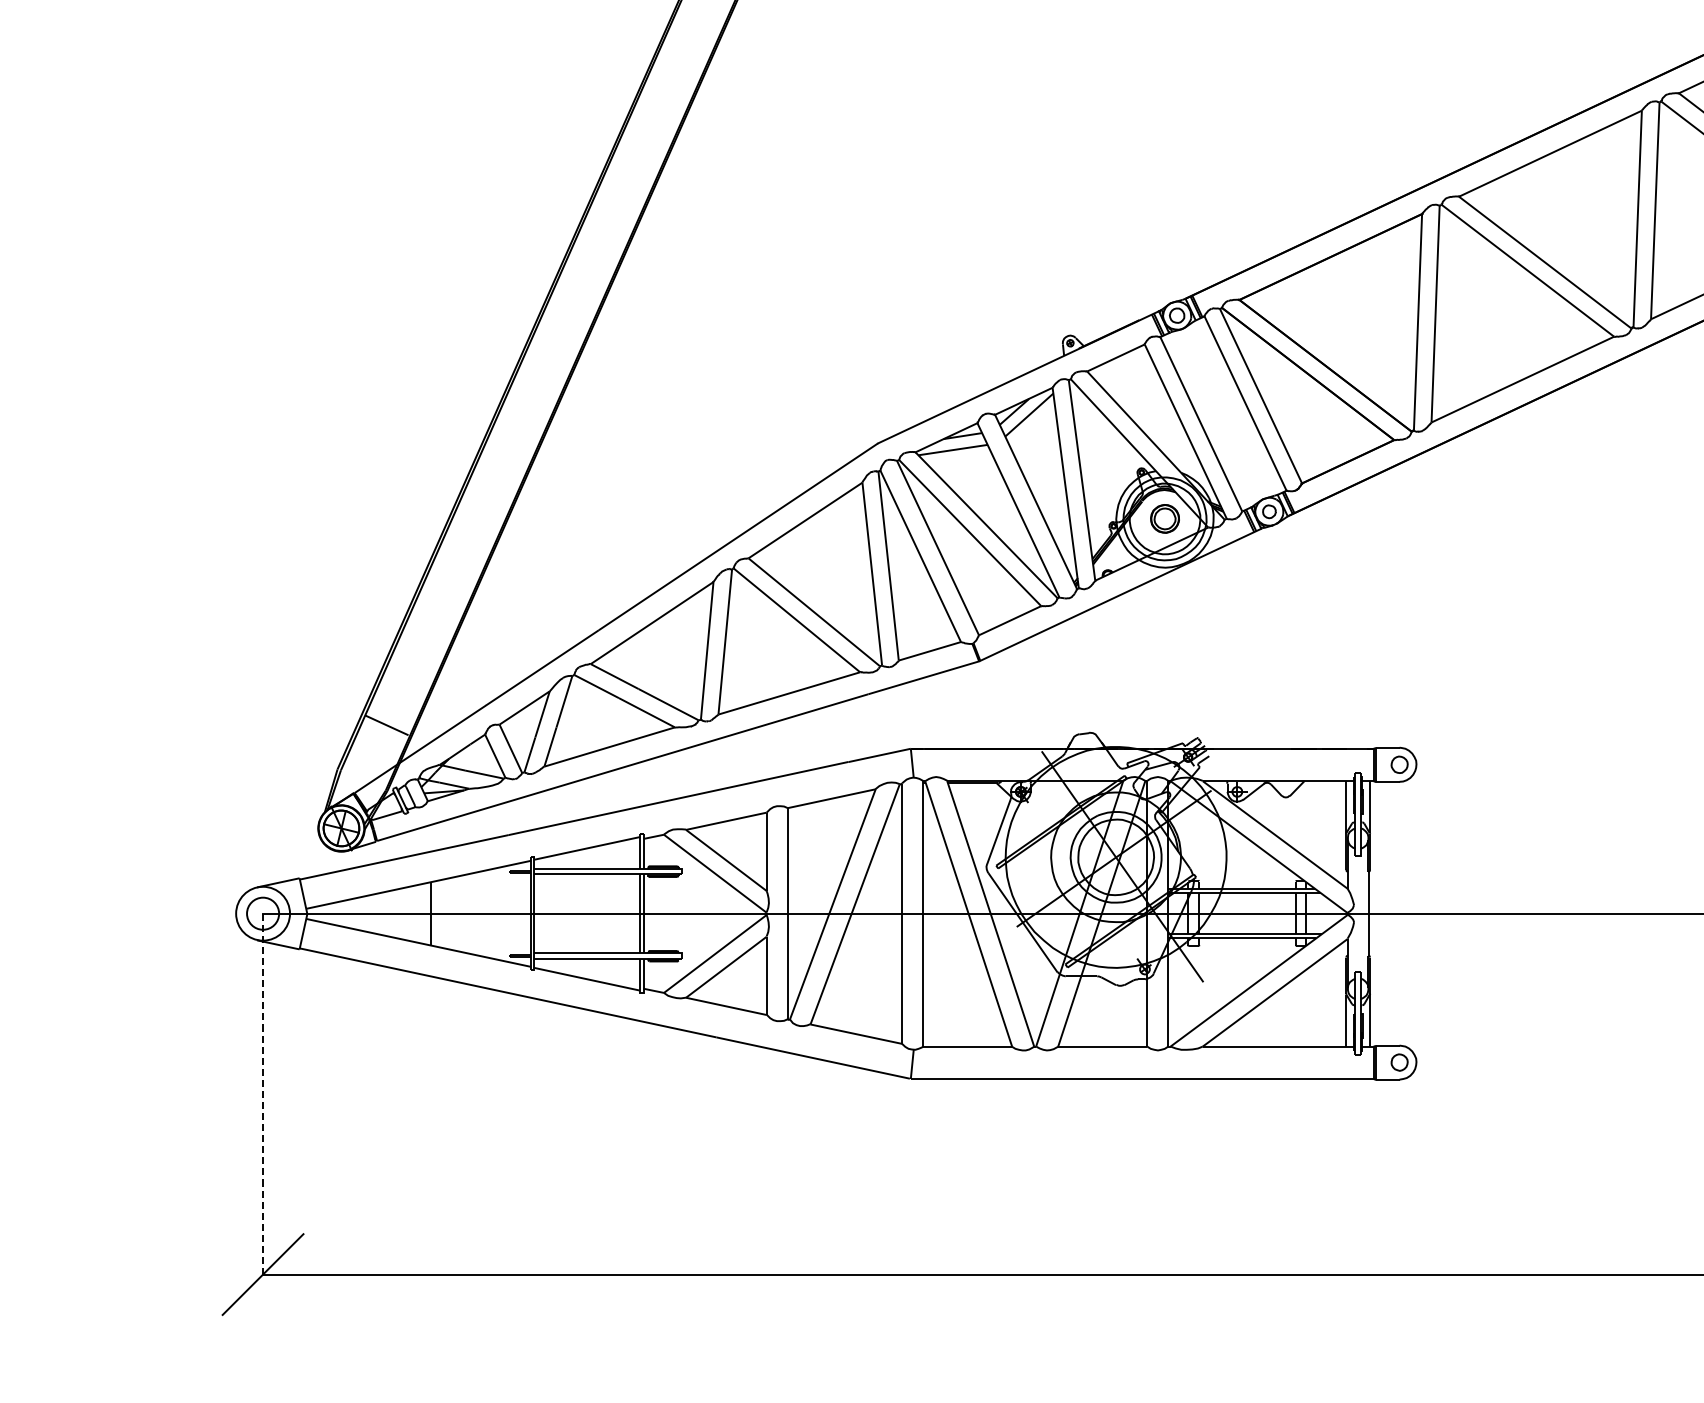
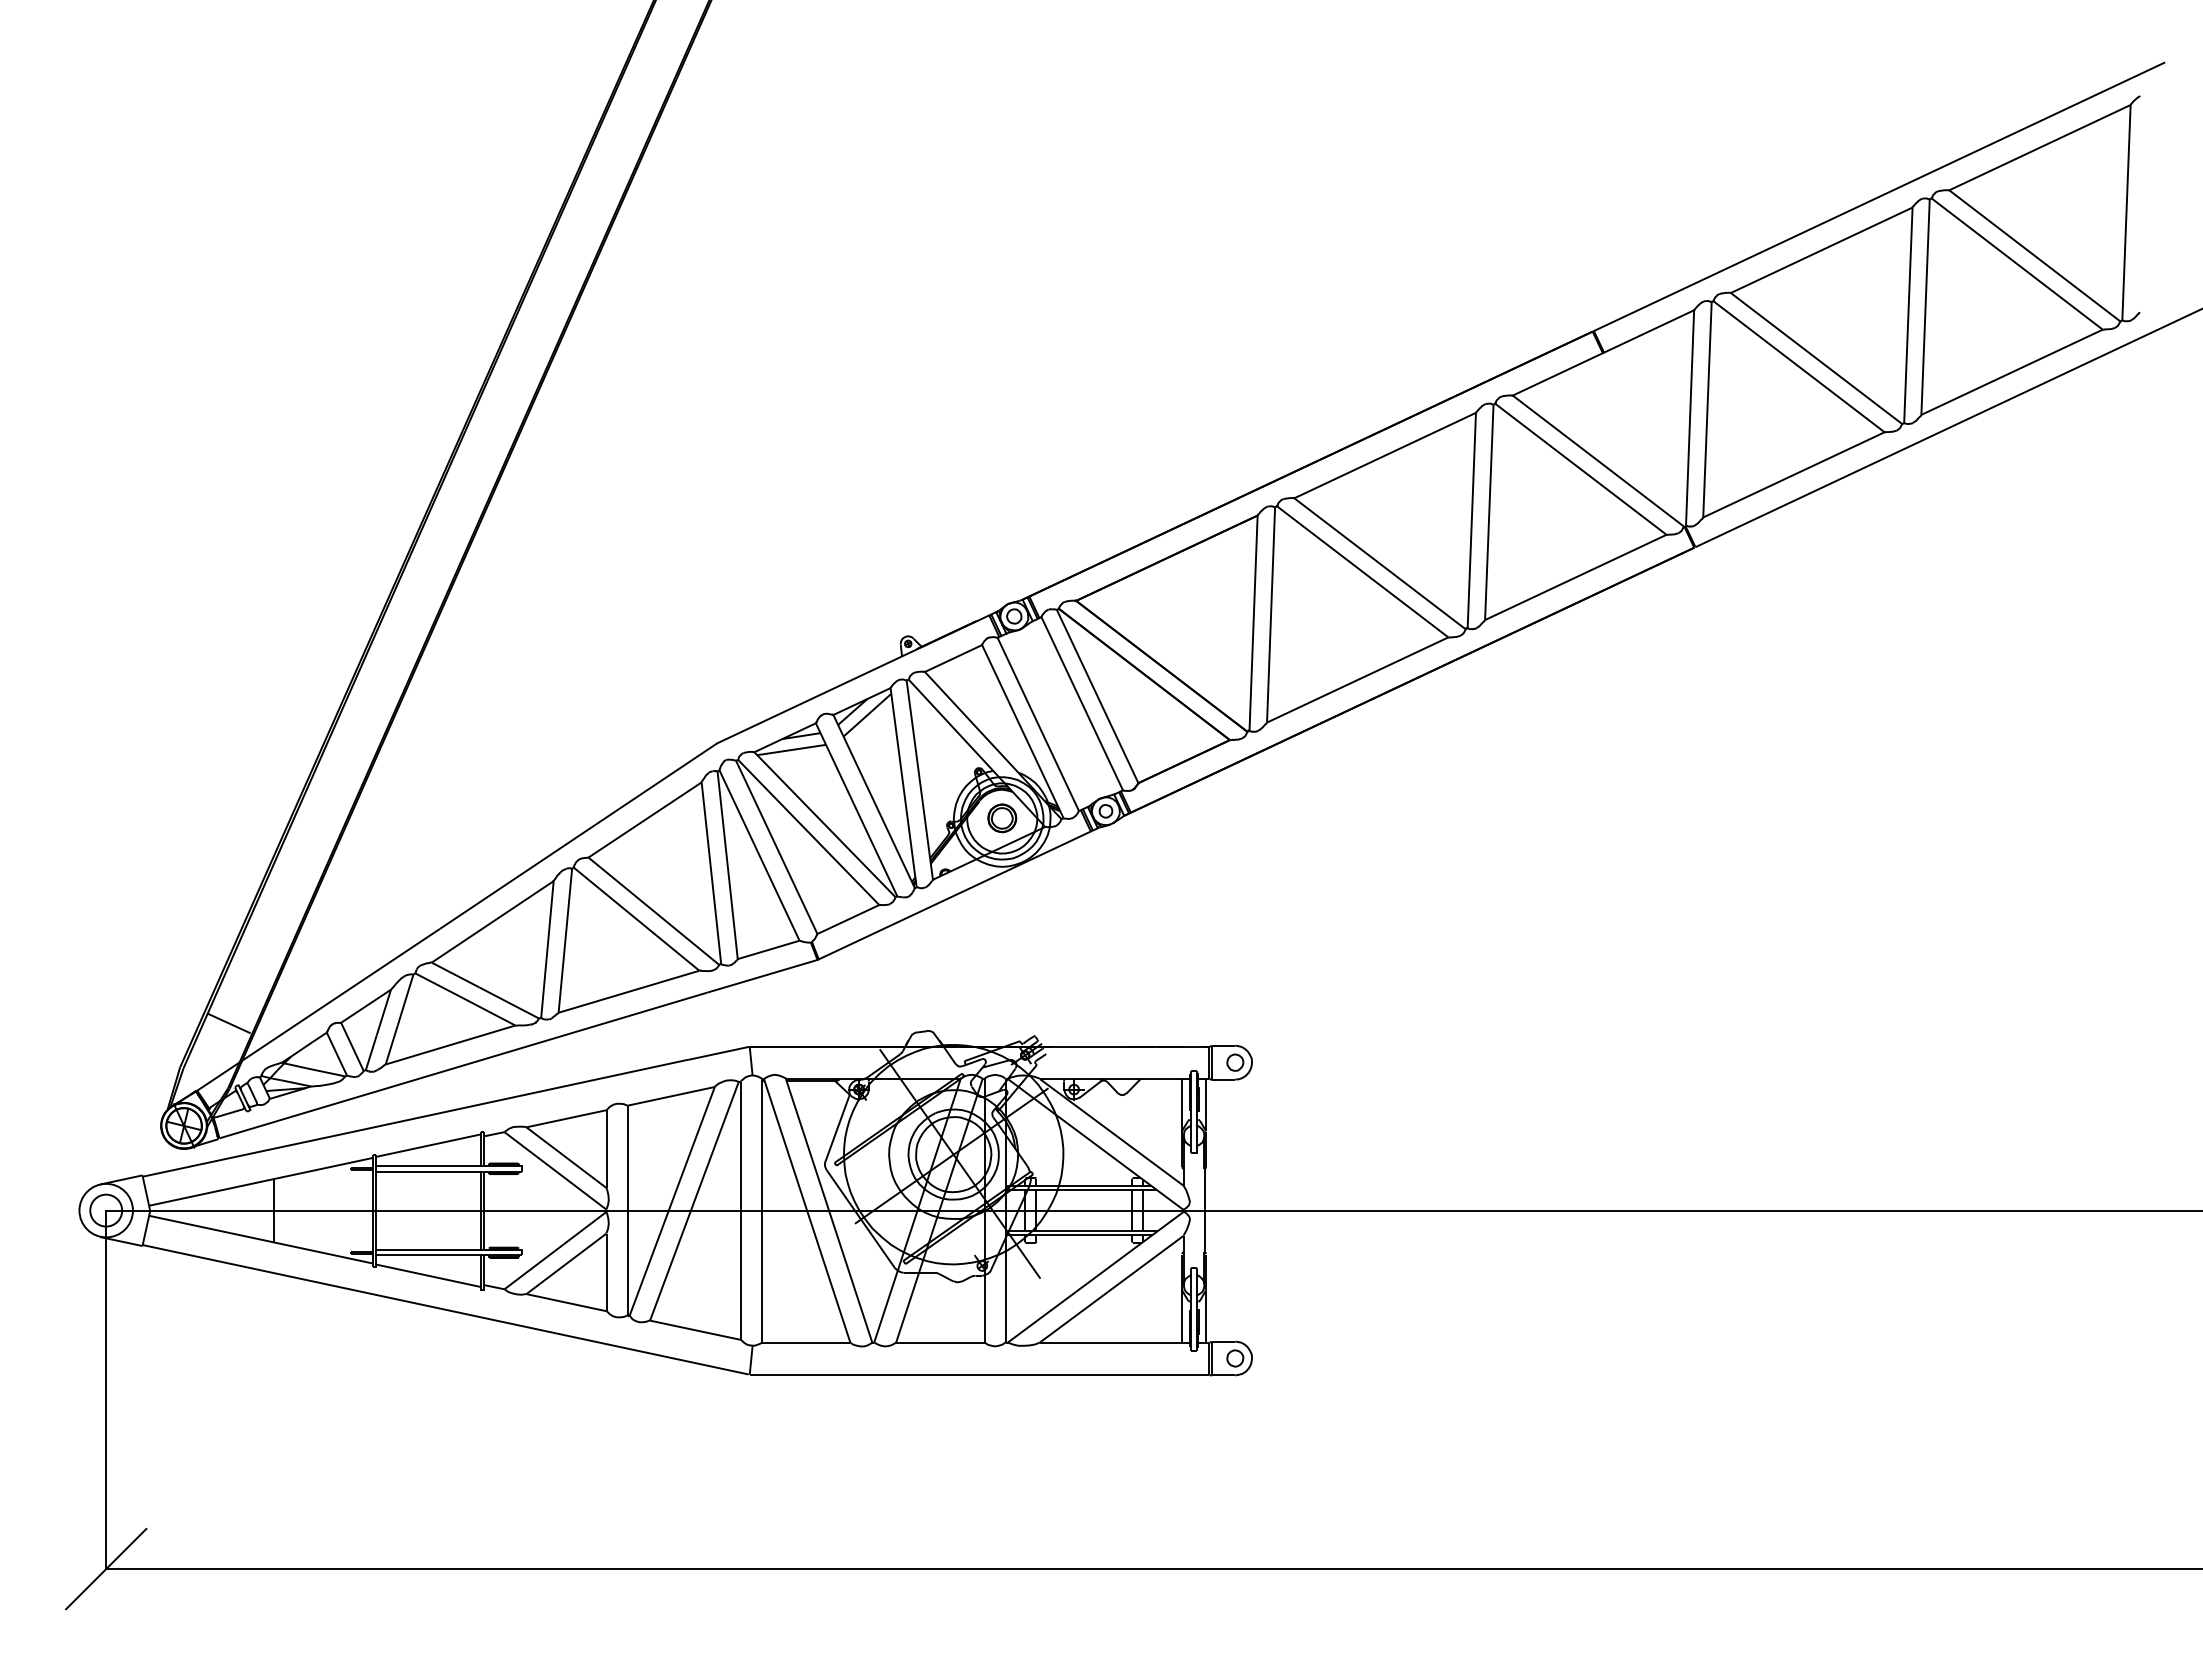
line: (263, 1094) -> (106, 1390), dashed -> solid

